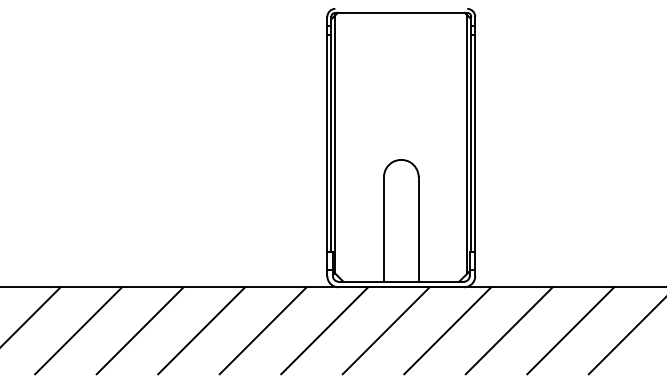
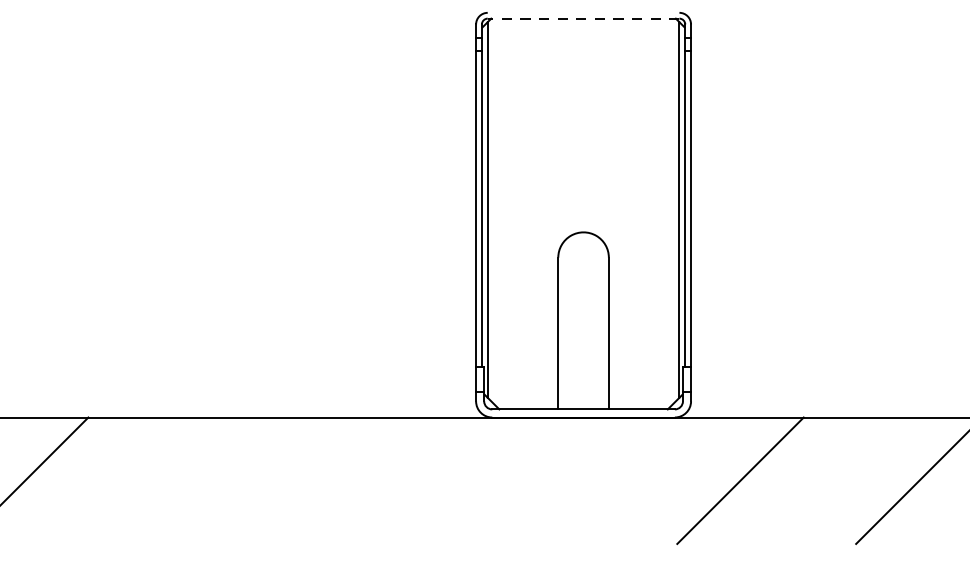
line: (401, 12) -> (583, 18), solid -> dashed
line: (78, 330) -> (114, 480), removed
line: (139, 330) -> (203, 480), removed
line: (201, 330) -> (293, 480), removed
line: (262, 330) -> (381, 480), removed
line: (324, 330) -> (471, 480), removed
line: (385, 330) -> (560, 480), removed
line: (447, 330) -> (650, 480), removed
line: (570, 330) -> (829, 480), removed

